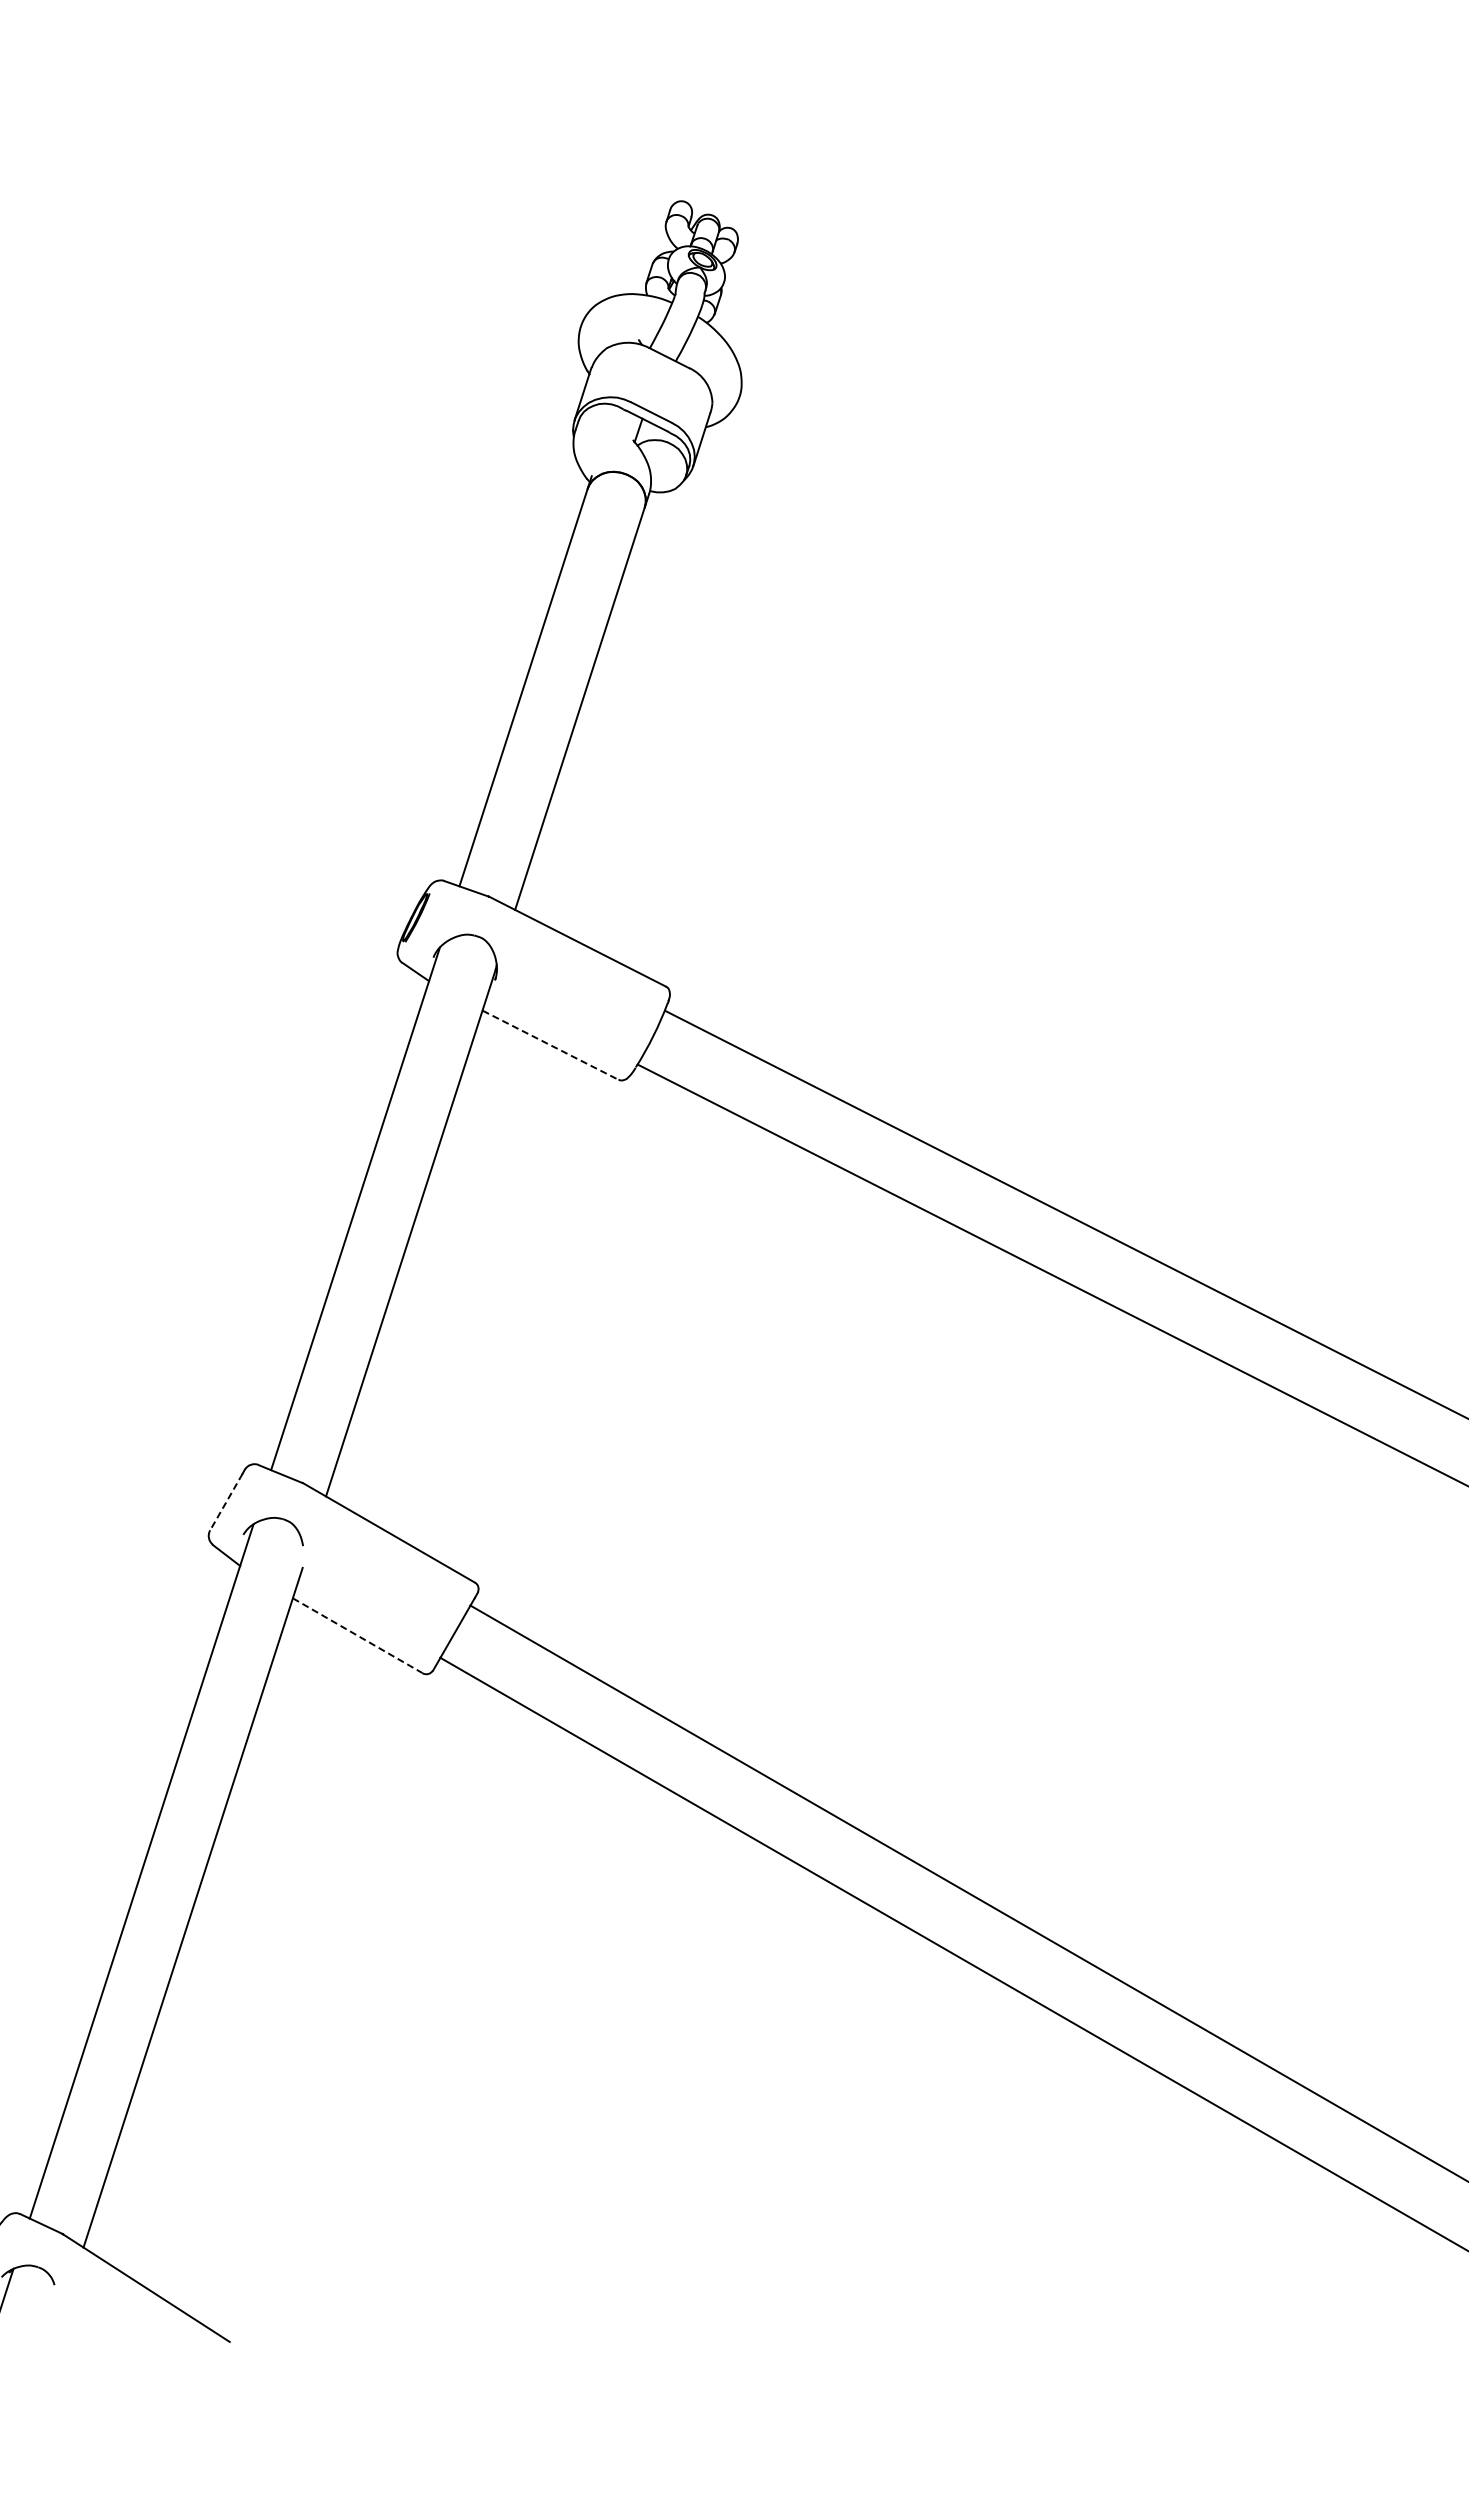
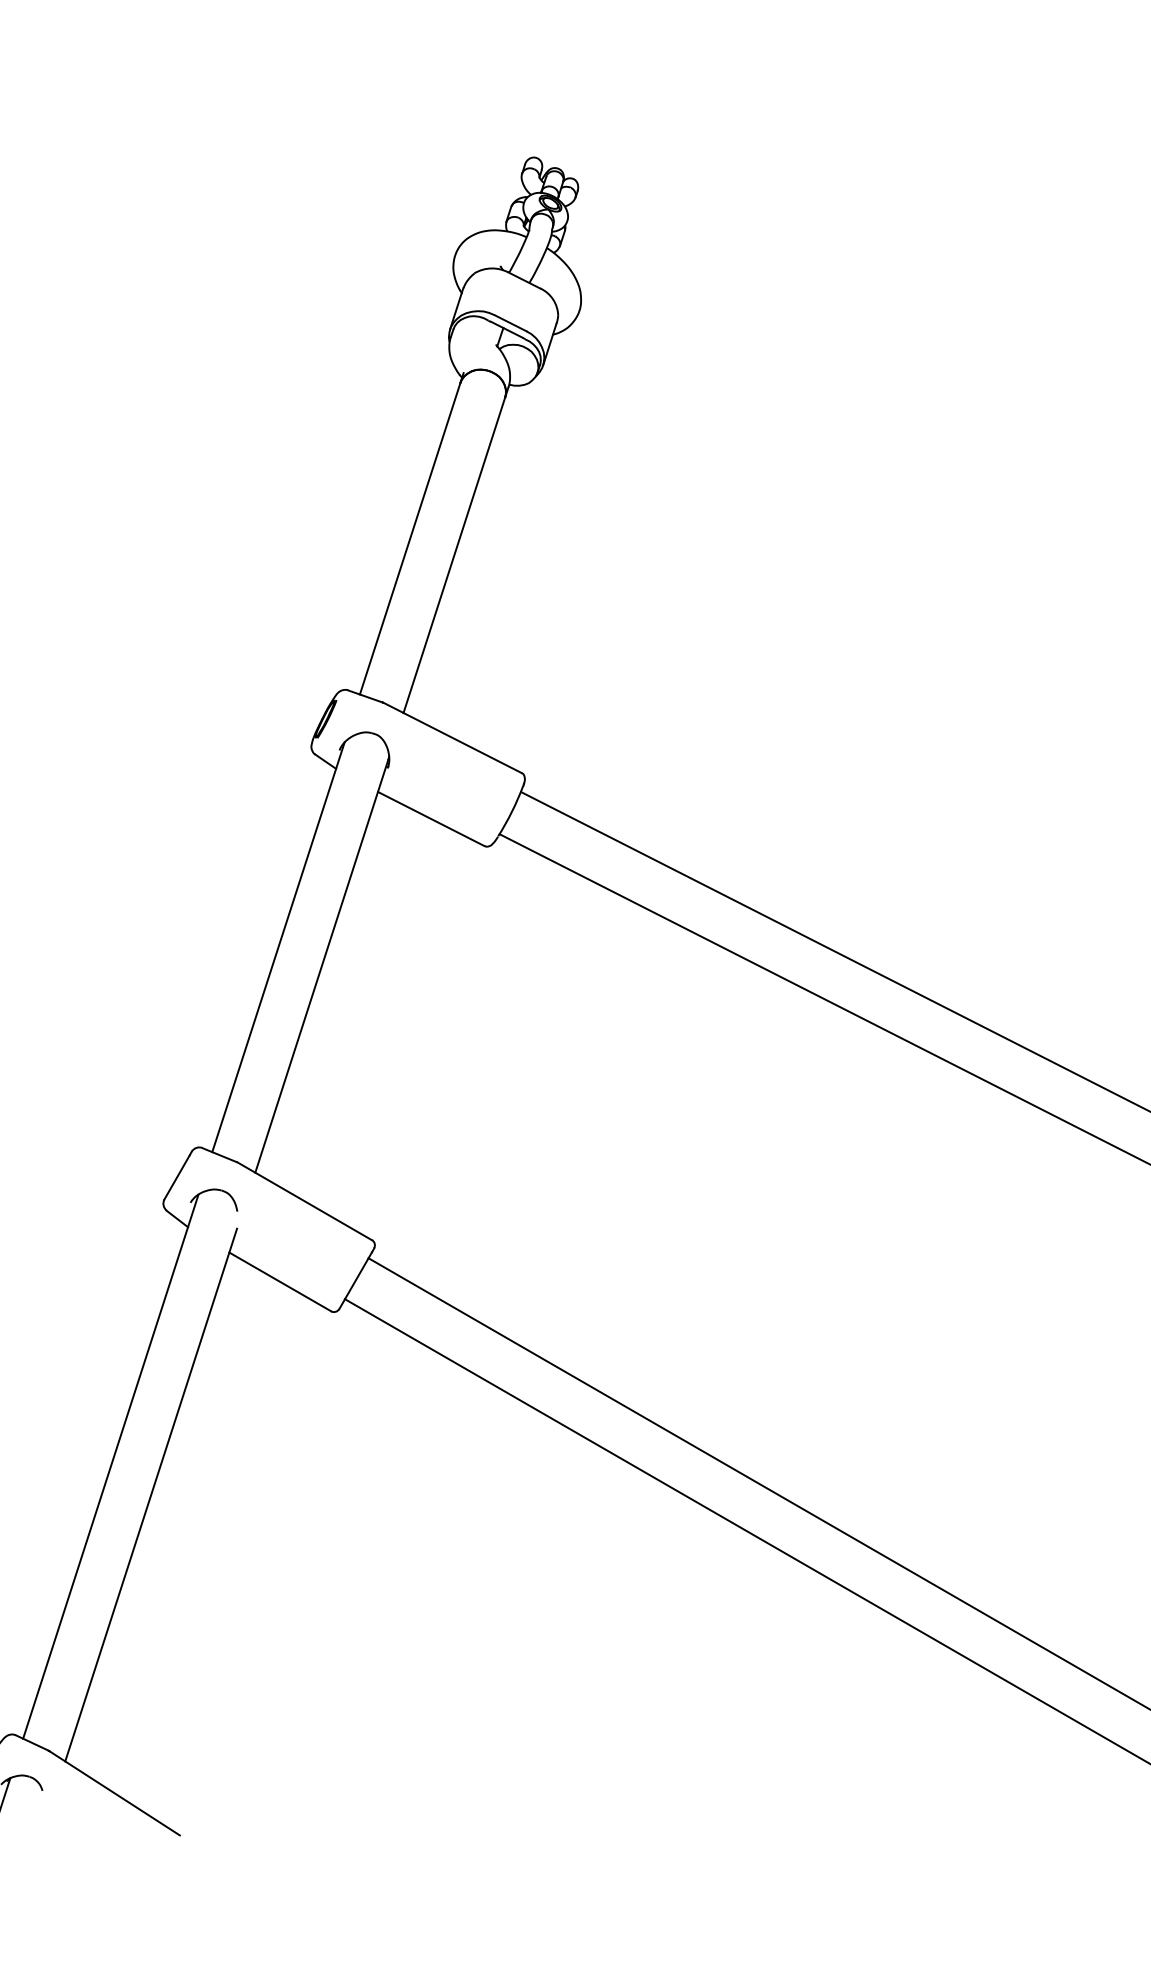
line: (550, 1045) -> (431, 819), dashed -> solid
line: (226, 1502) -> (177, 1177), dashed -> solid
line: (357, 1635) -> (280, 1281), dashed -> solid

